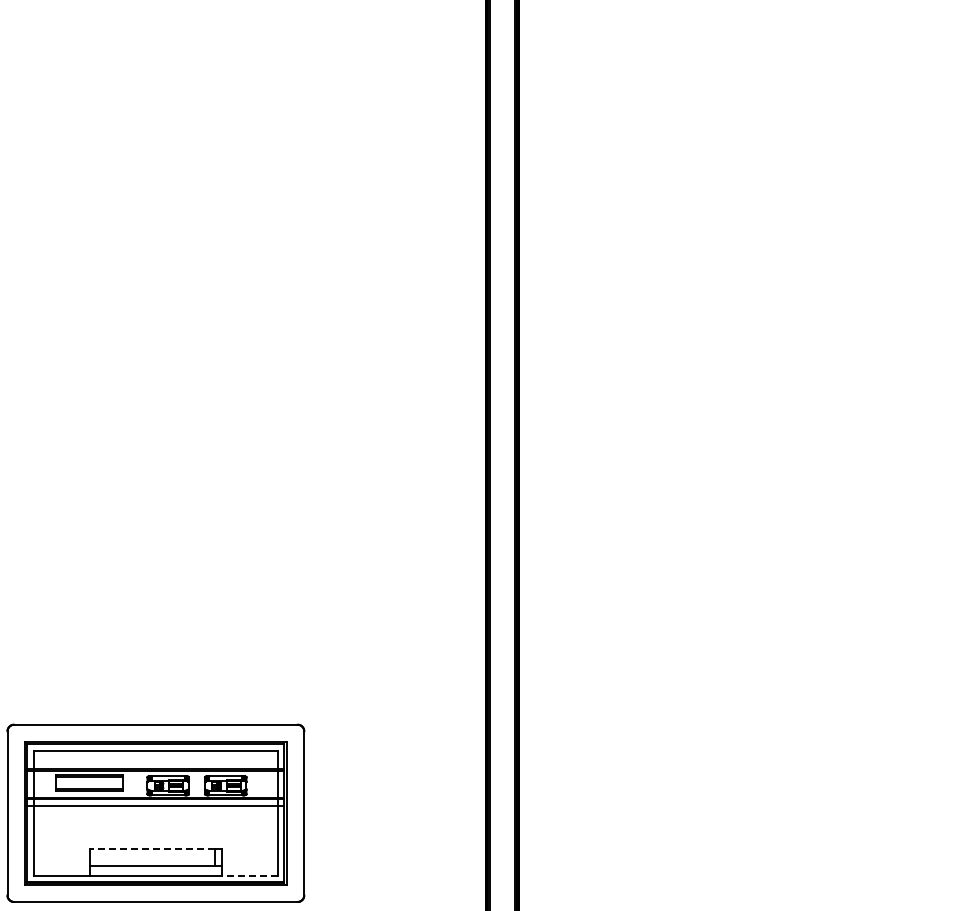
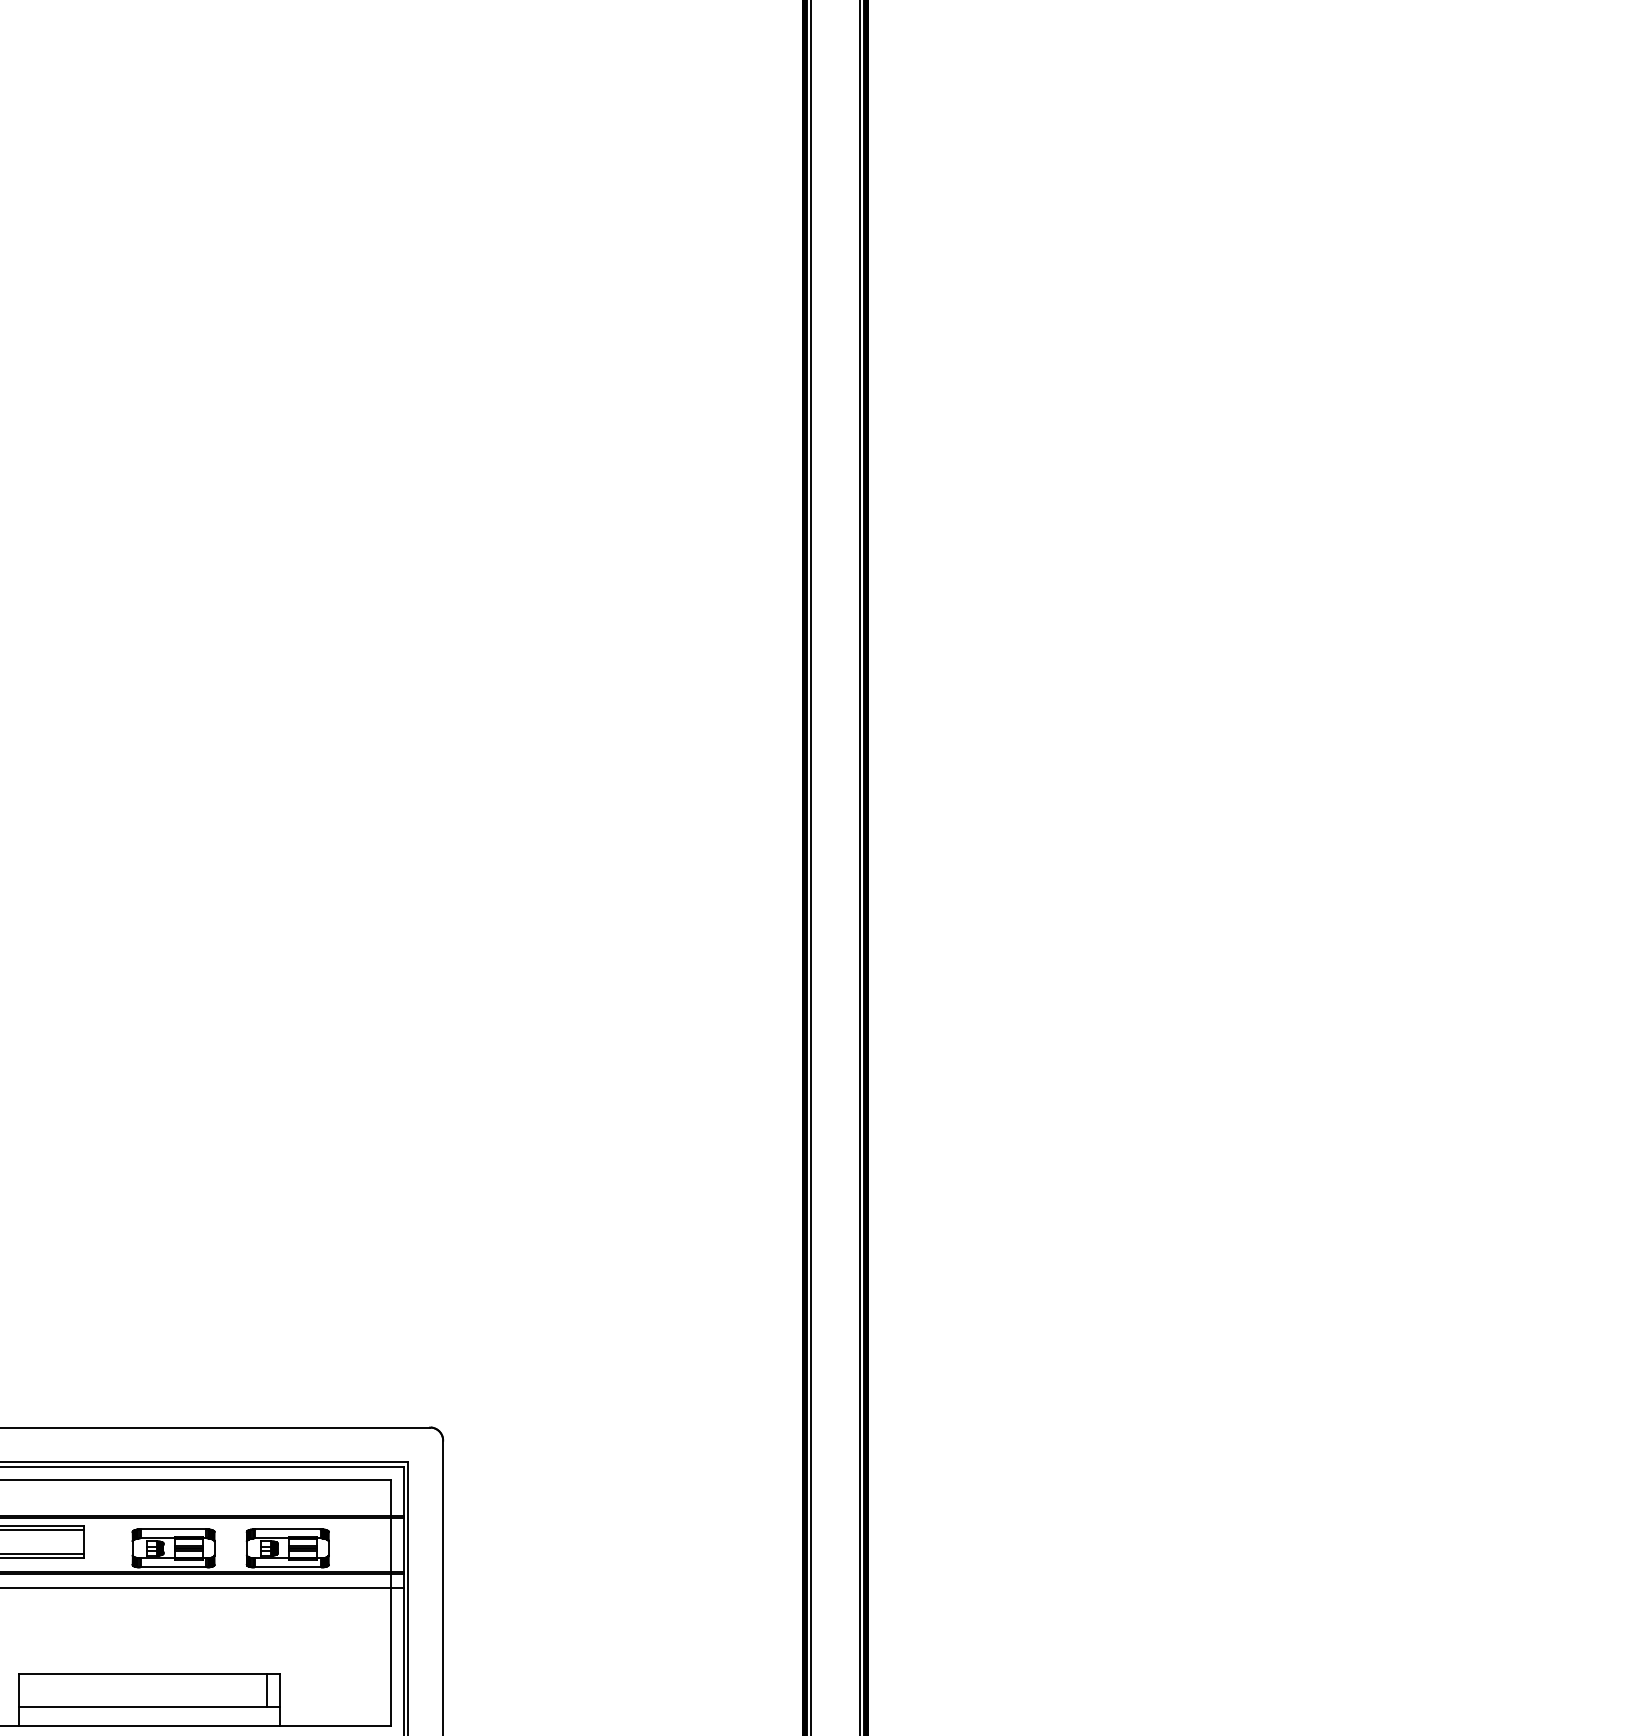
line: (152, 849) -> (142, 1674), dashed -> solid
line: (249, 875) -> (334, 1726), dashed -> solid

